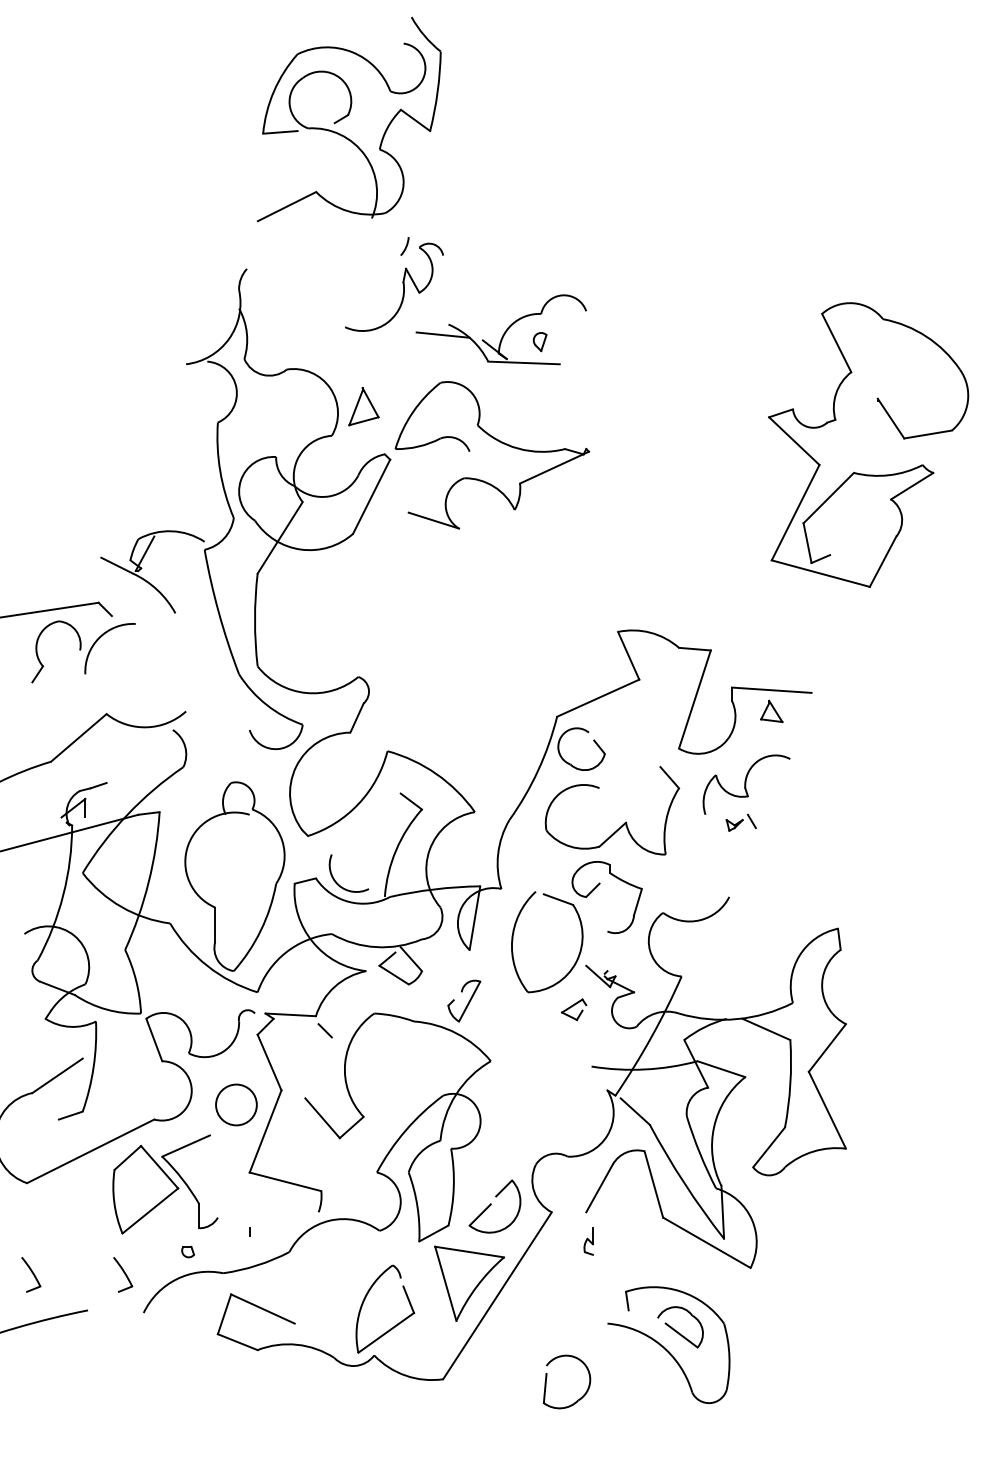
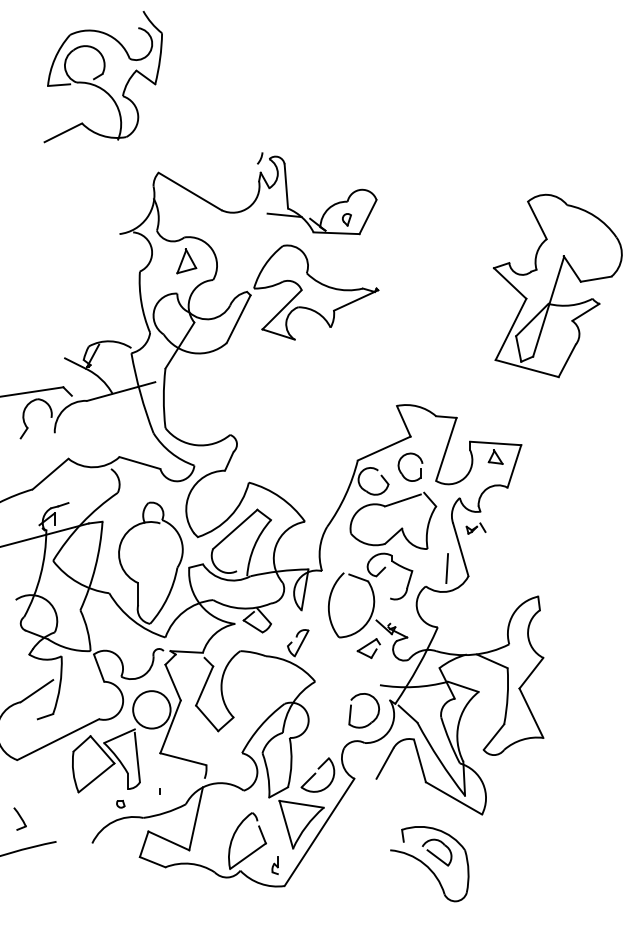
part: (347, 120) -> (102, 77), moved
line: (446, 290) -> (286, 186), added
line: (295, 297) -> (189, 191), added
line: (572, 338) -> (367, 217), added
part: (363, 406) -> (186, 261), moved
line: (853, 477) -> (548, 306), added
line: (438, 481) -> (281, 309), added
line: (189, 609) -> (121, 391), added
line: (217, 721) -> (139, 463), added
line: (801, 726) -> (514, 466), added
part: (654, 729) -> (420, 468), added
line: (626, 779) -> (402, 500), added
line: (366, 824) -> (235, 529), added
line: (716, 855) -> (460, 549), added
line: (696, 884) -> (447, 568), added
part: (573, 1009) -> (368, 648), size x1.43
line: (318, 1067) -> (204, 685), added
circle: (235, 1104) -> (151, 709), size x1.43
line: (212, 1179) -> (136, 757), added
part: (587, 1241) -> (274, 865), moved
part: (122, 1274) -> (78, 818), removed
line: (304, 1274) -> (195, 818), added
part: (547, 1381) -> (351, 710), moved

